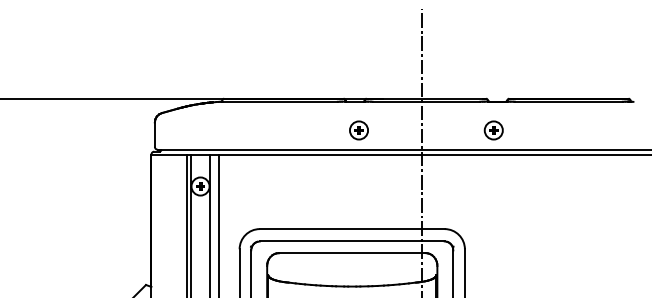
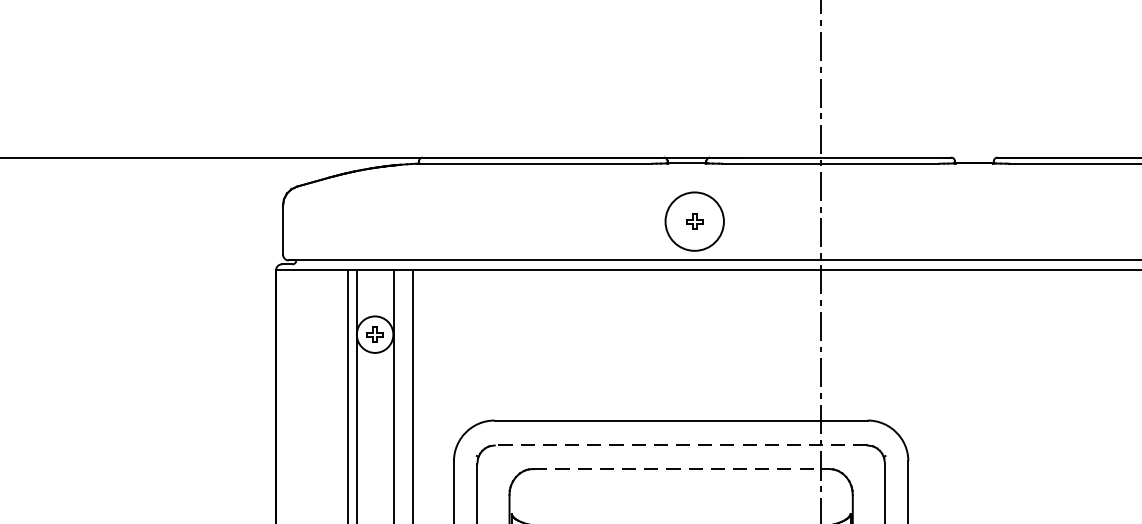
circle: (358, 130) -> (693, 221), size x1.6
part: (493, 130) -> (966, 221), removed
line: (351, 241) -> (679, 445), solid -> dashed
line: (352, 253) -> (681, 469), solid -> dashed

